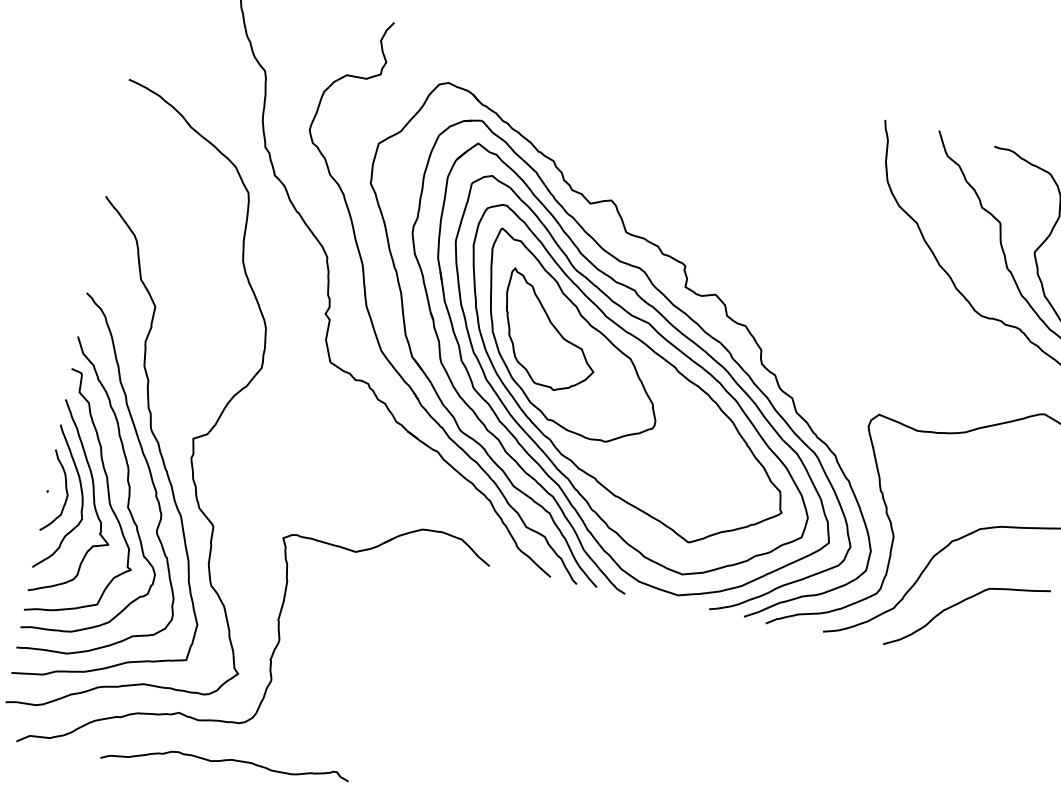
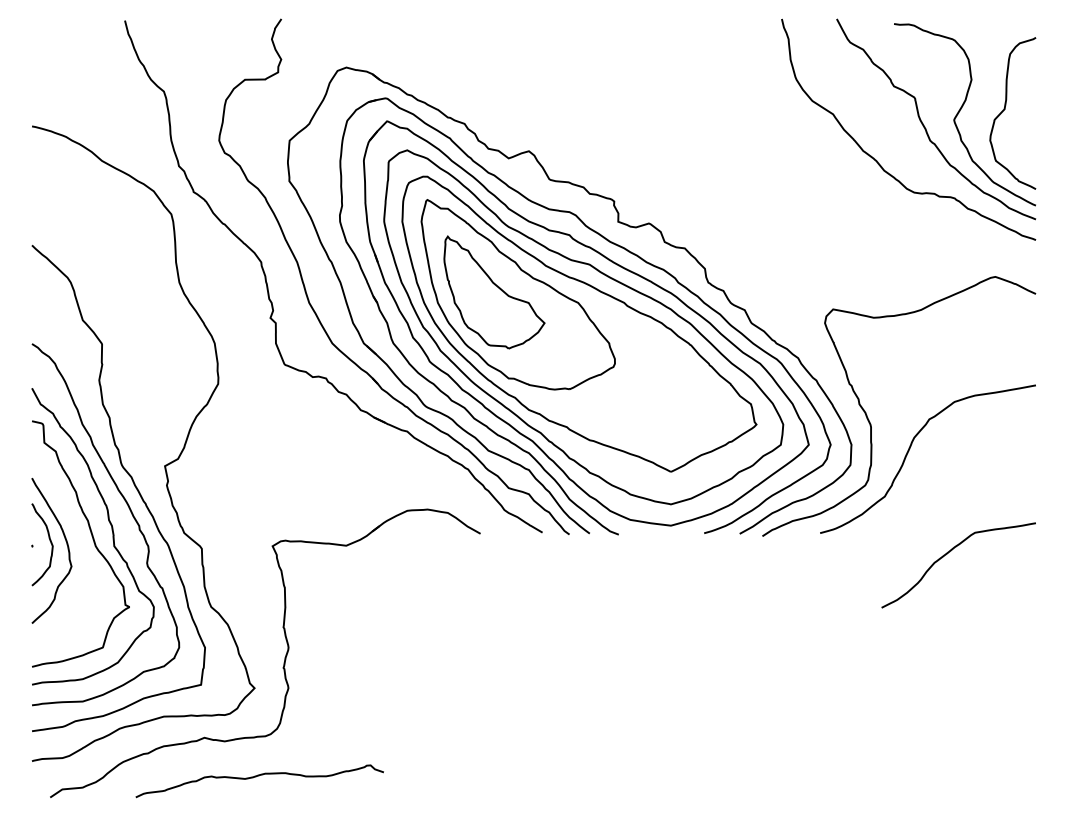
curve: (93, 499) -> (78, 545), removed
curve: (958, 604) -> (947, 554), moved

